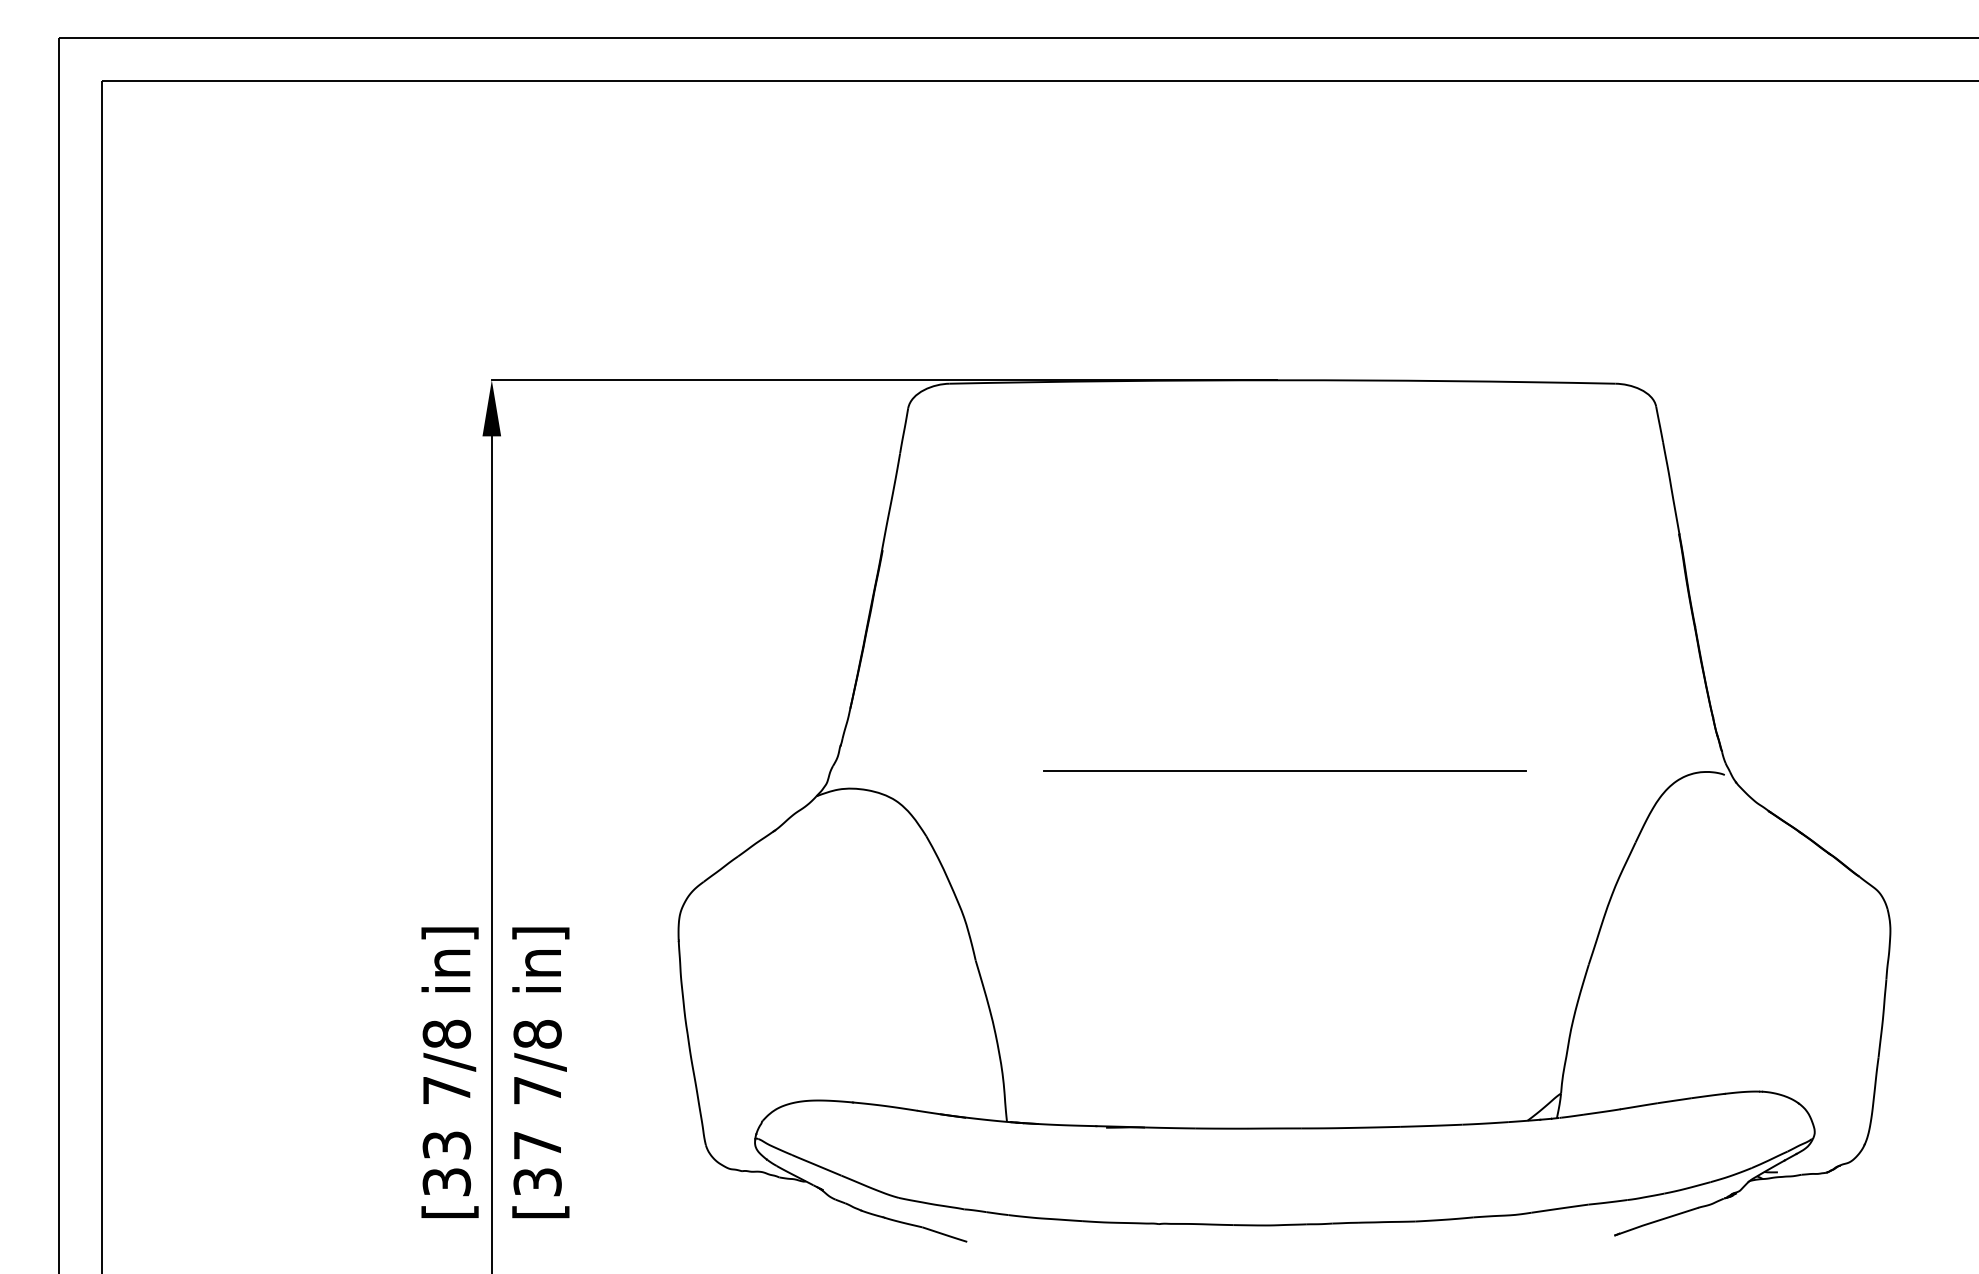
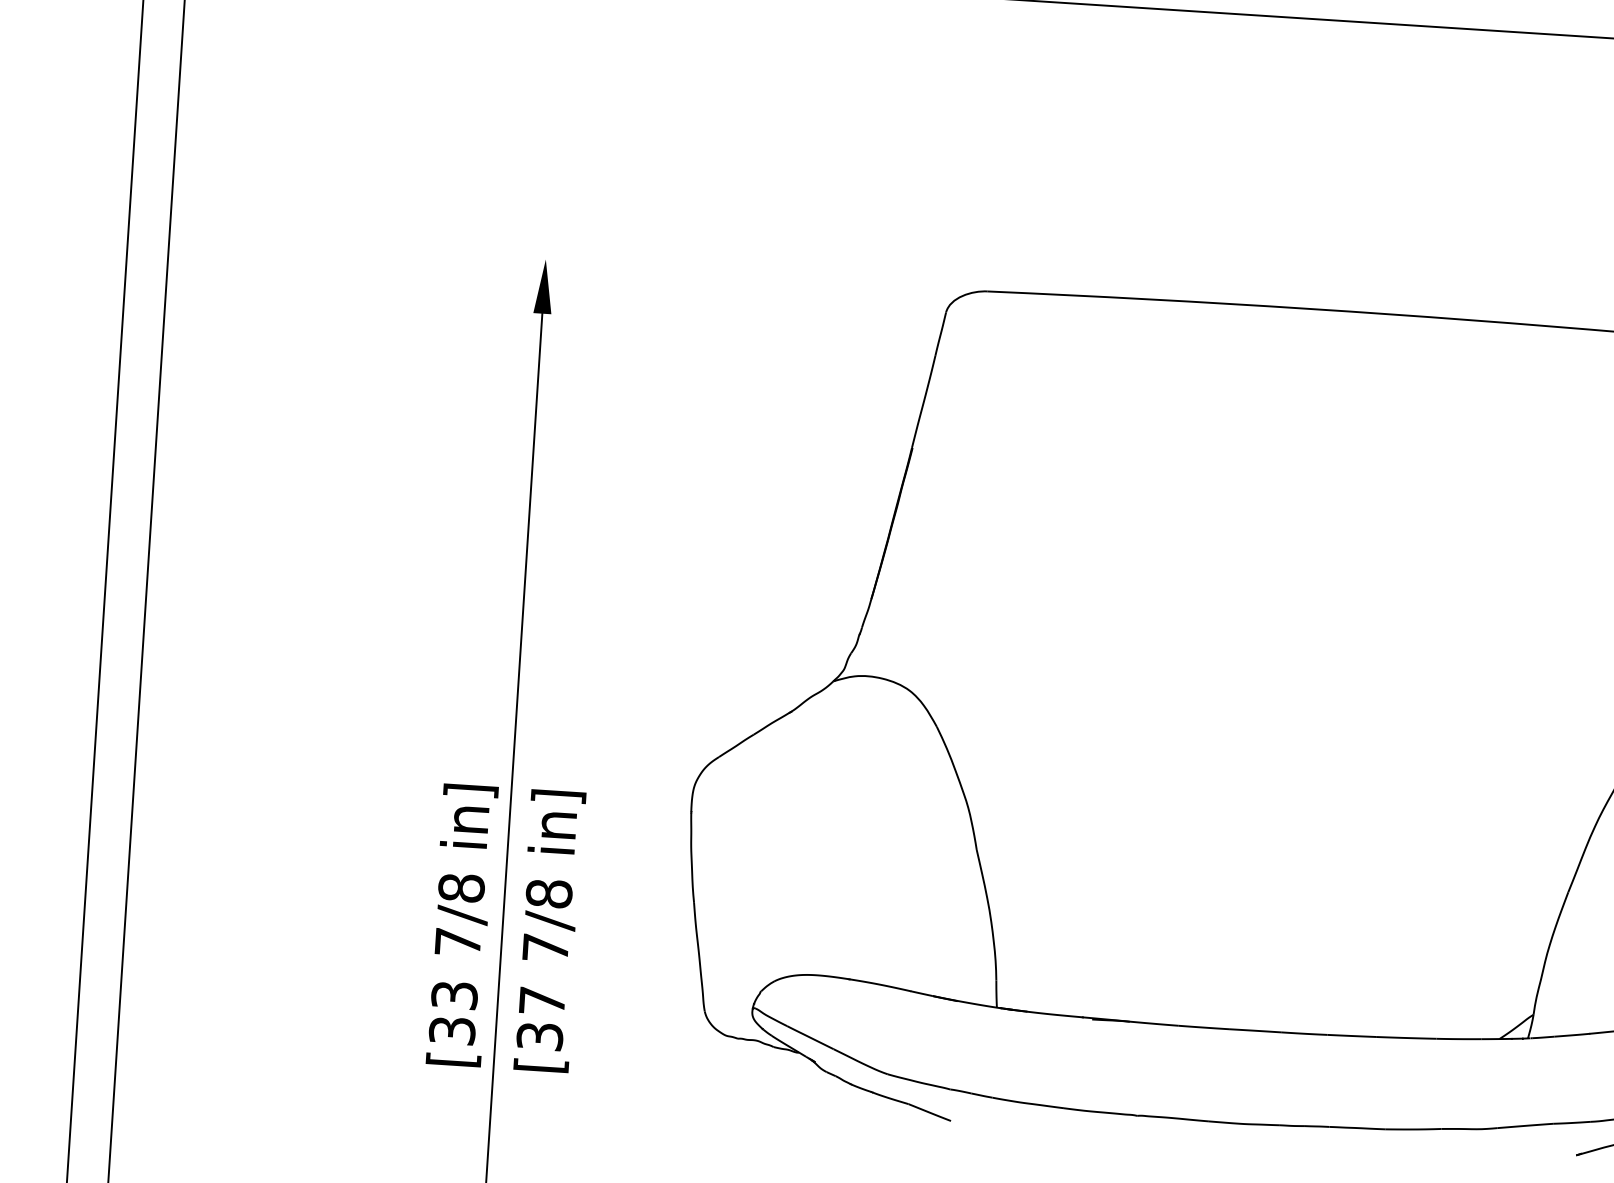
line: (883, 380) -> (923, 284), removed
line: (1284, 771) -> (1286, 686), removed

